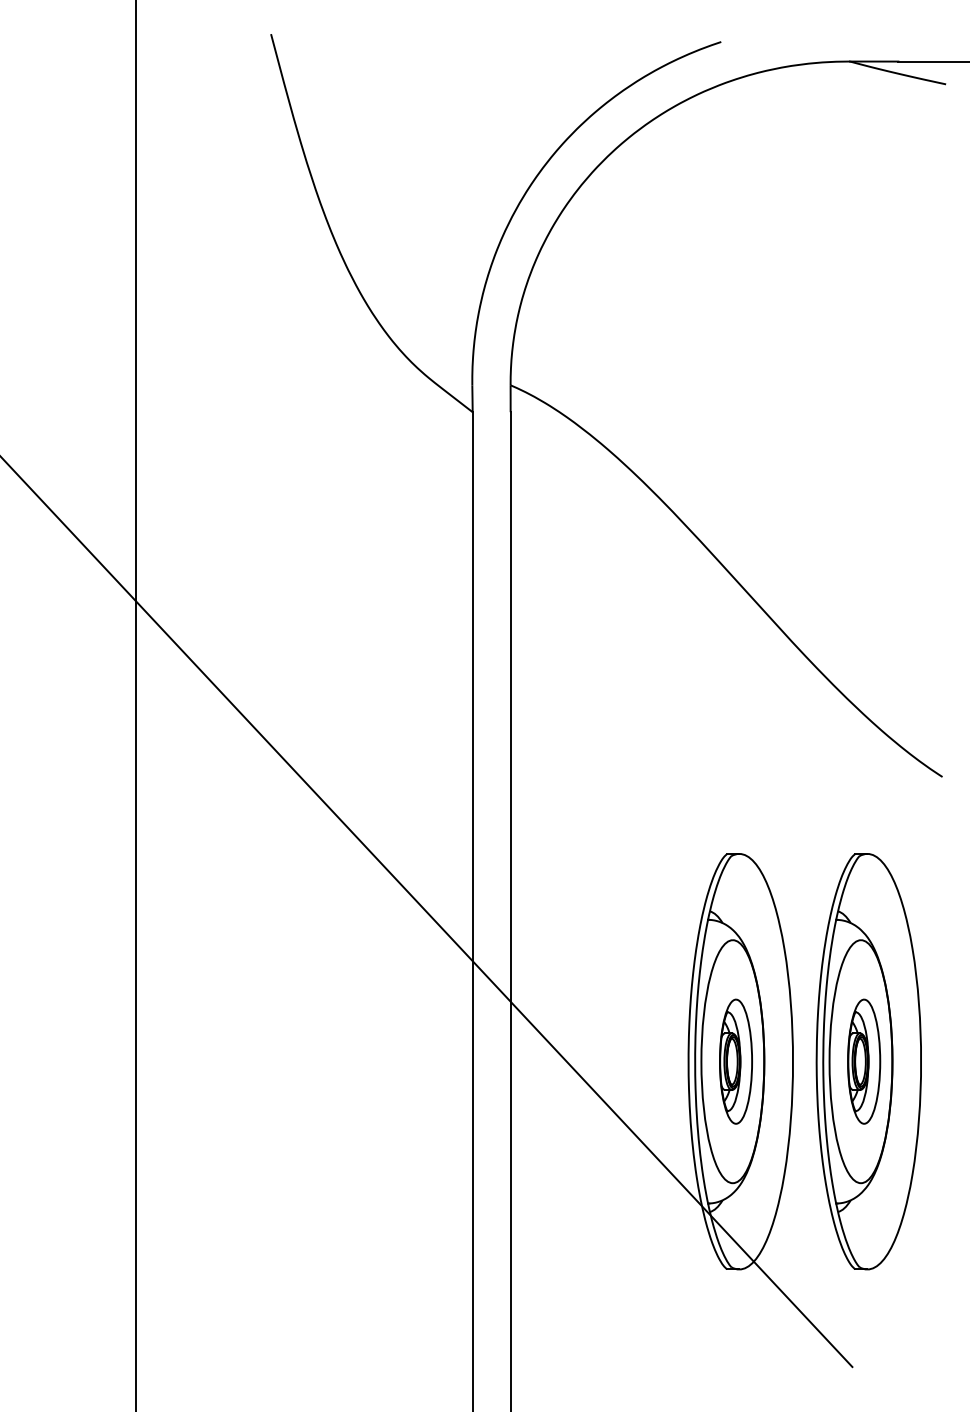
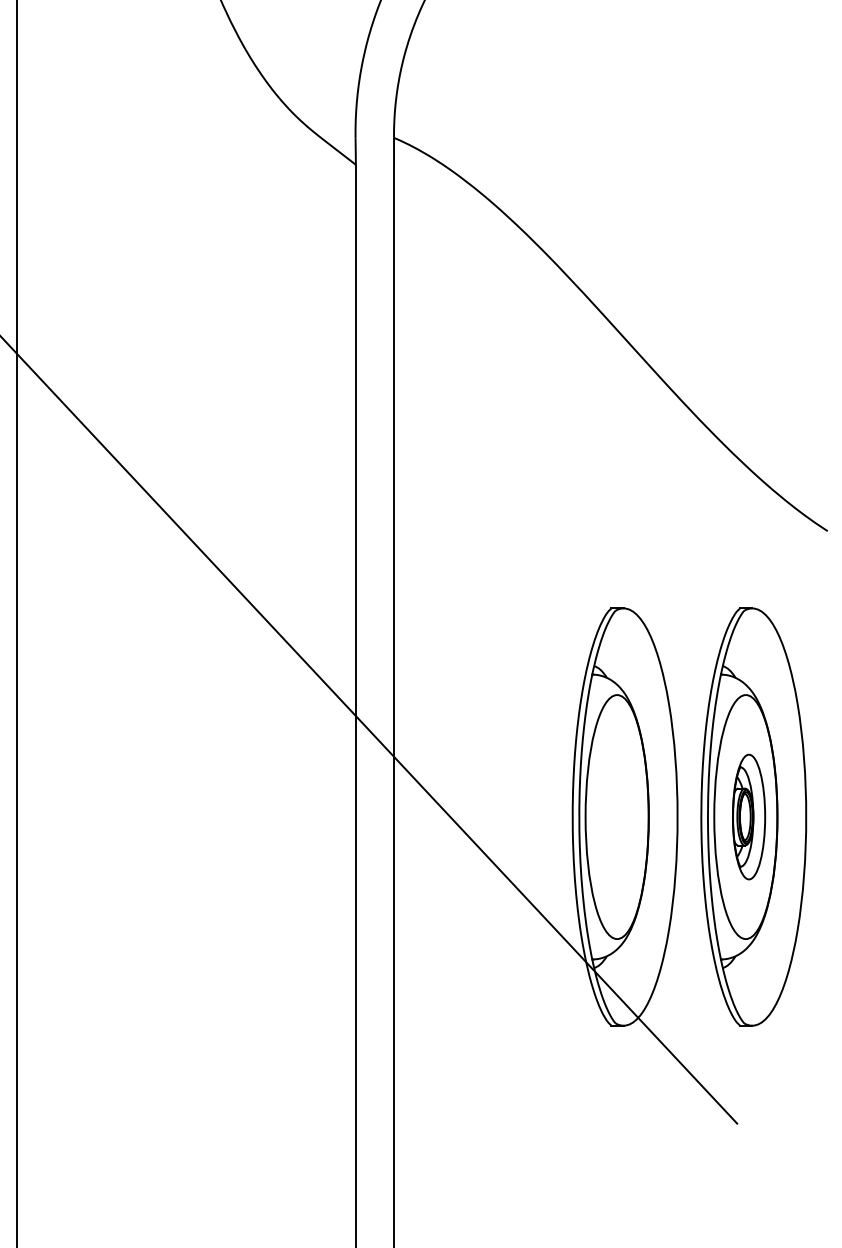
part: (735, 1061) -> (619, 816), removed

